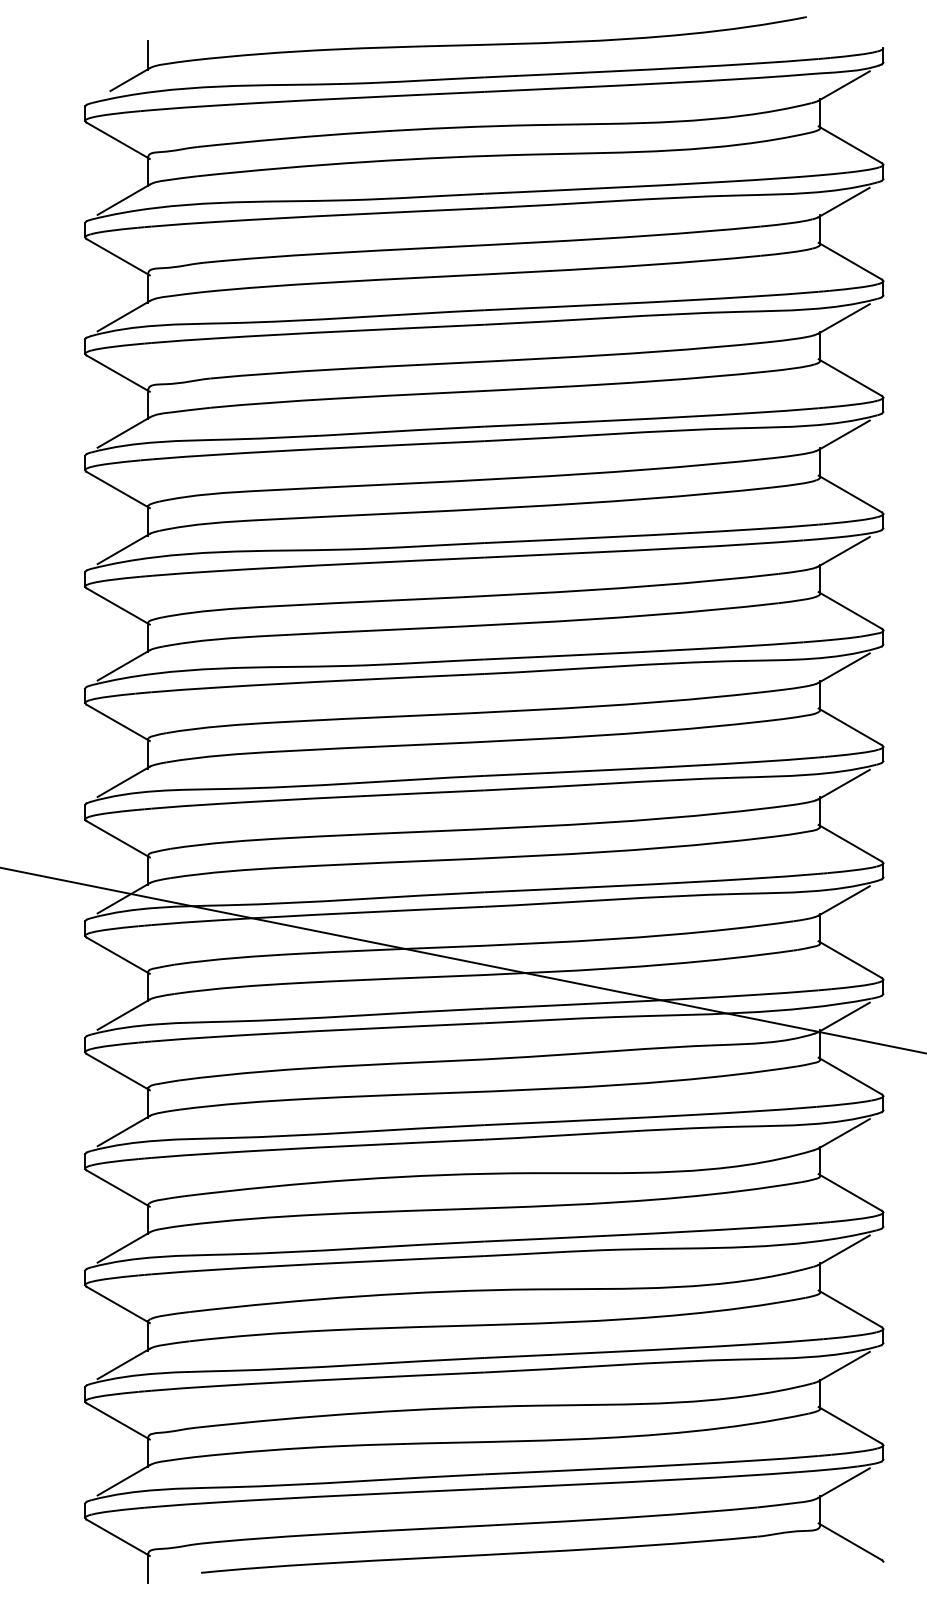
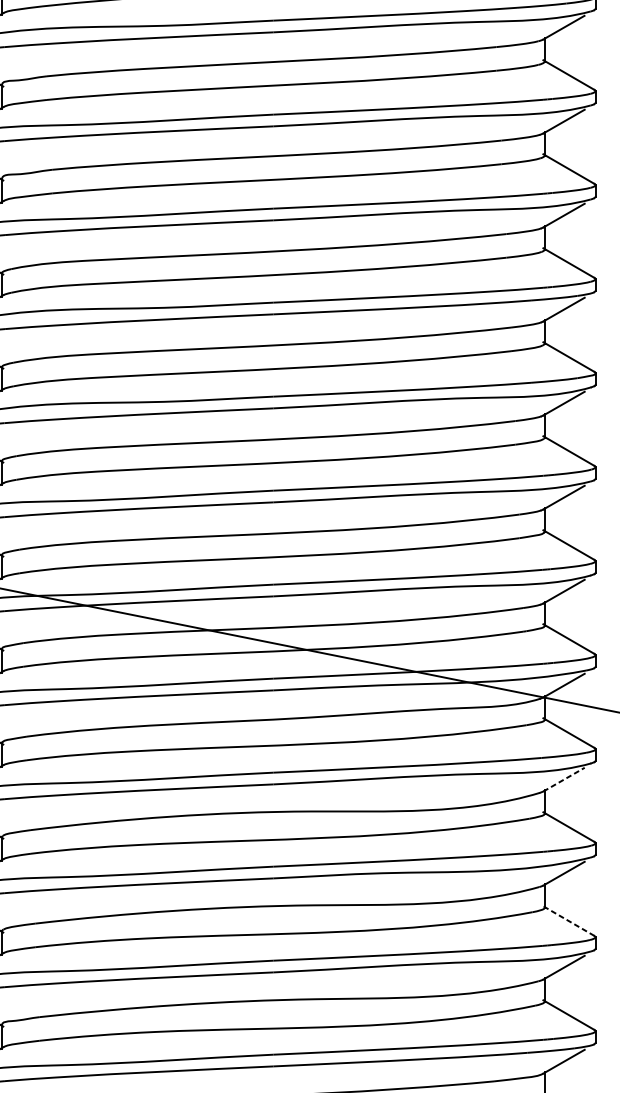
line: (844, 1133) -> (564, 779), solid -> dashed
line: (850, 1308) -> (569, 920), solid -> dashed

